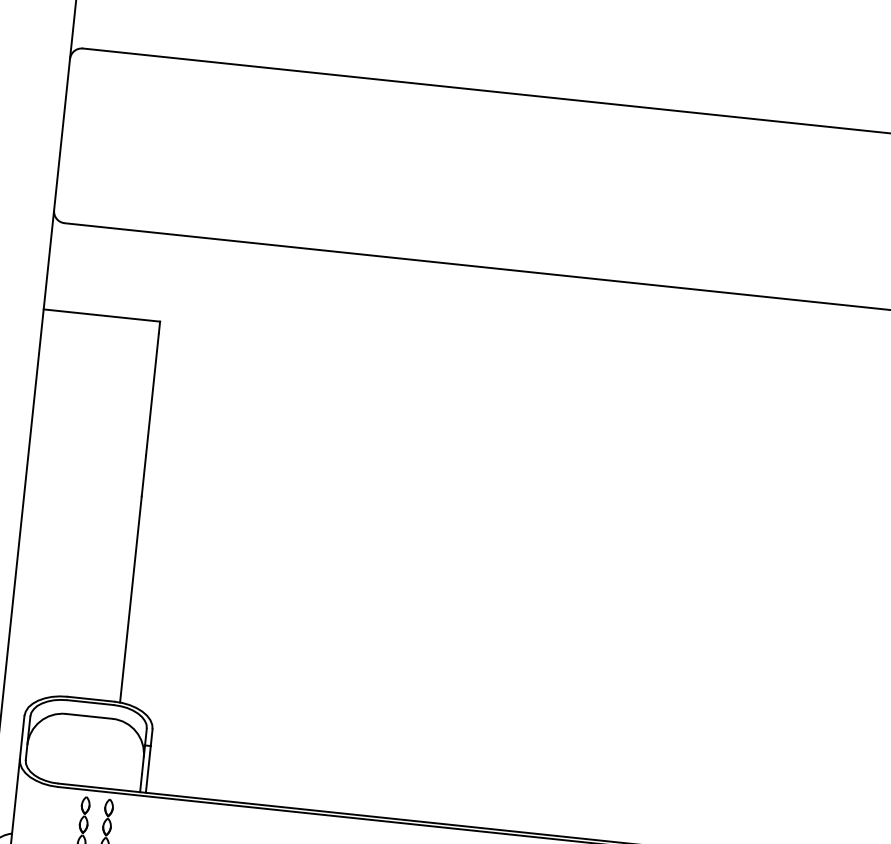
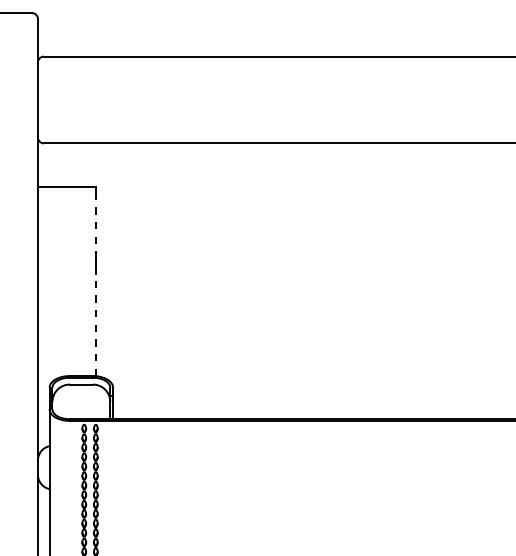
line: (151, 395) -> (95, 223), solid -> dashed
line: (130, 598) -> (95, 324), solid -> dashed

